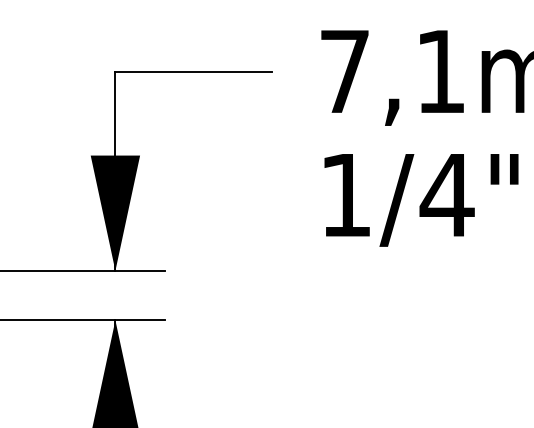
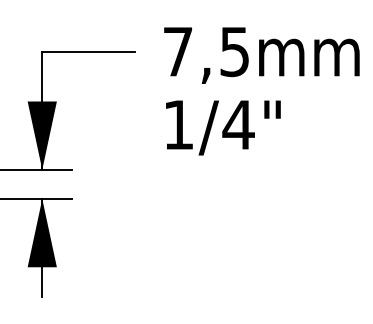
text: (440, 72) -> (234, 52), 7,1 -> 7,5

